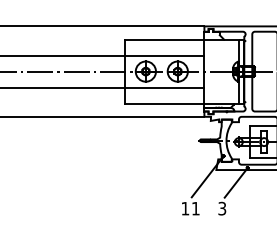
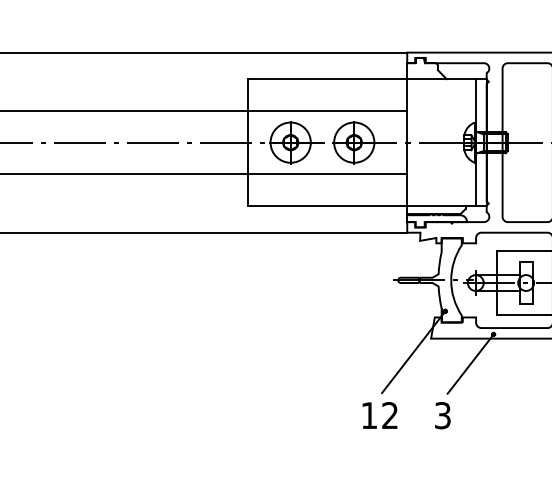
text: (195, 208) -> (389, 415), 11 -> 12

